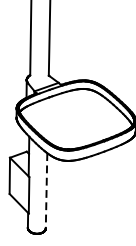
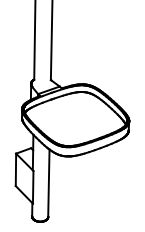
line: (46, 191) -> (48, 183), dashed -> solid

